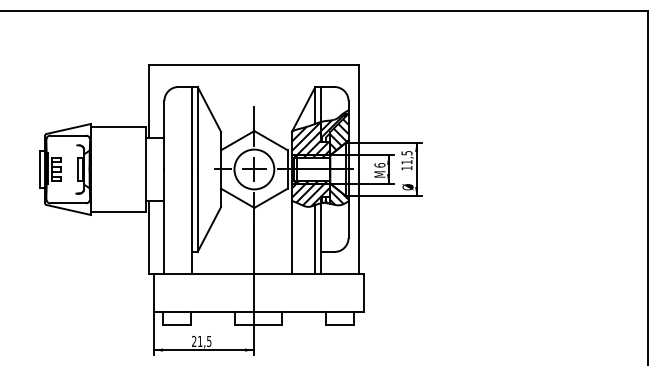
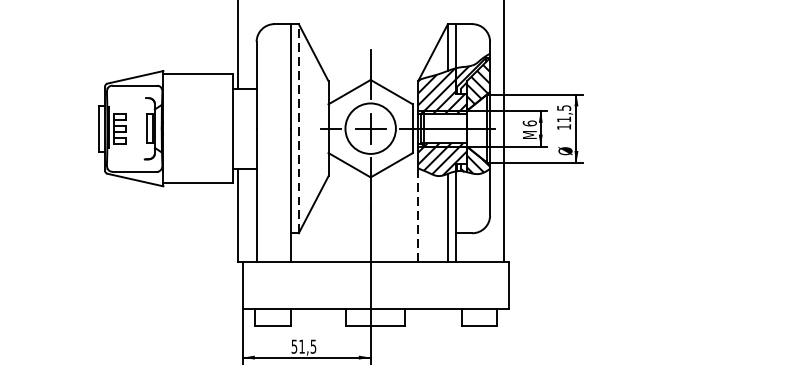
line: (197, 168) -> (298, 127), solid -> dashed
line: (291, 237) -> (417, 214), solid -> dashed
text: (194, 341) -> (294, 346), 21,5 -> 51,5

